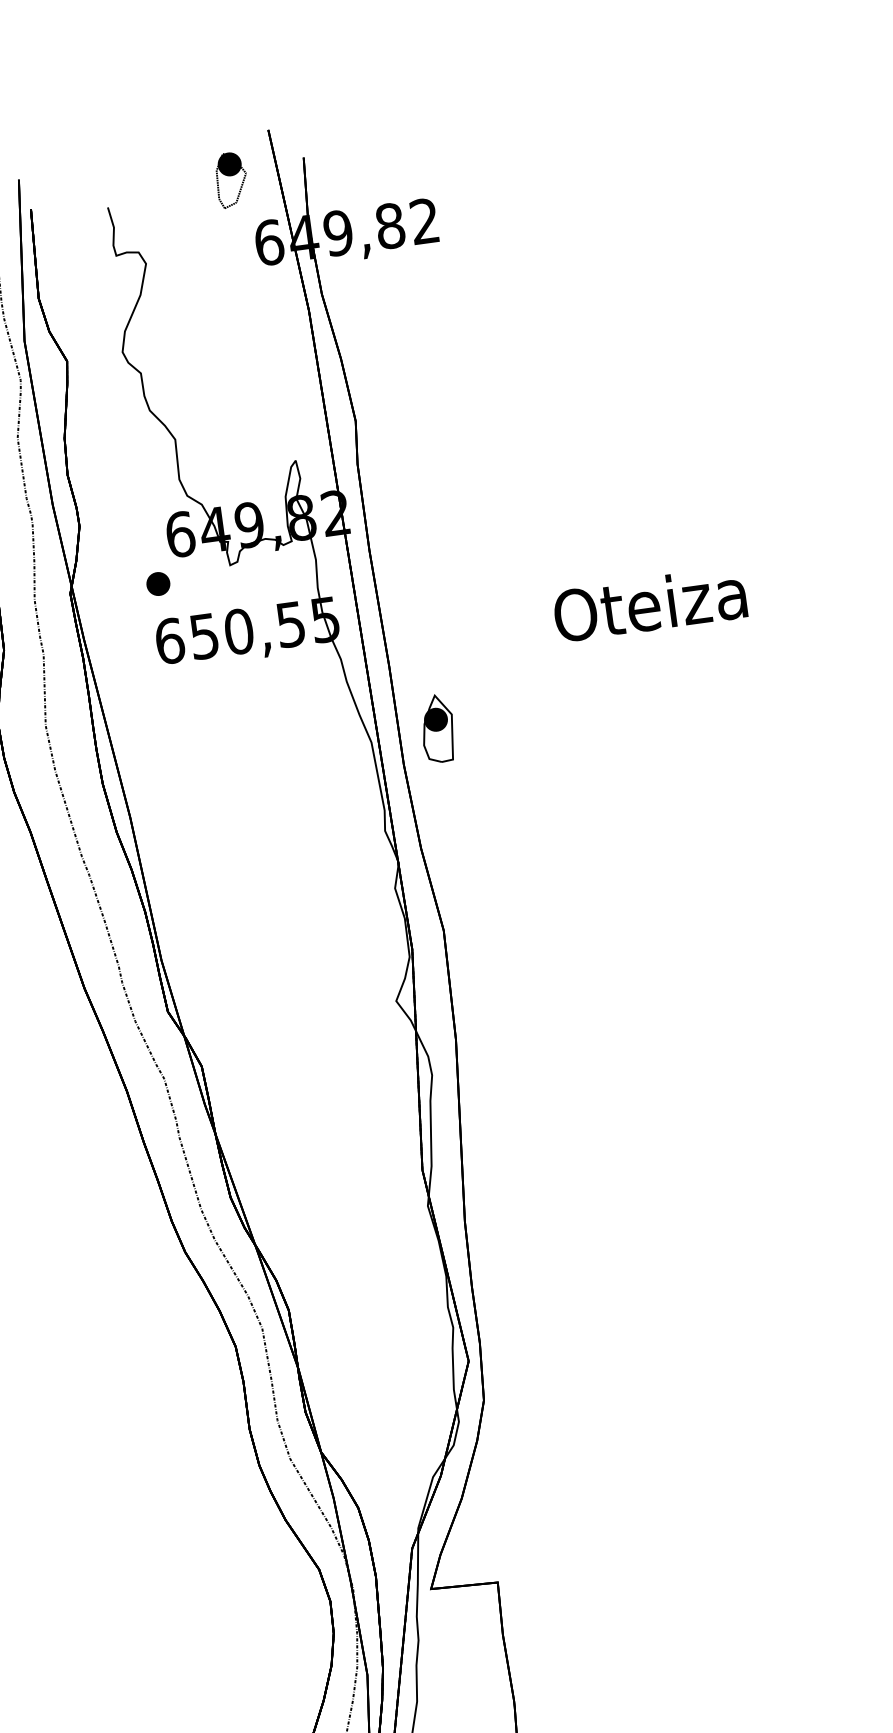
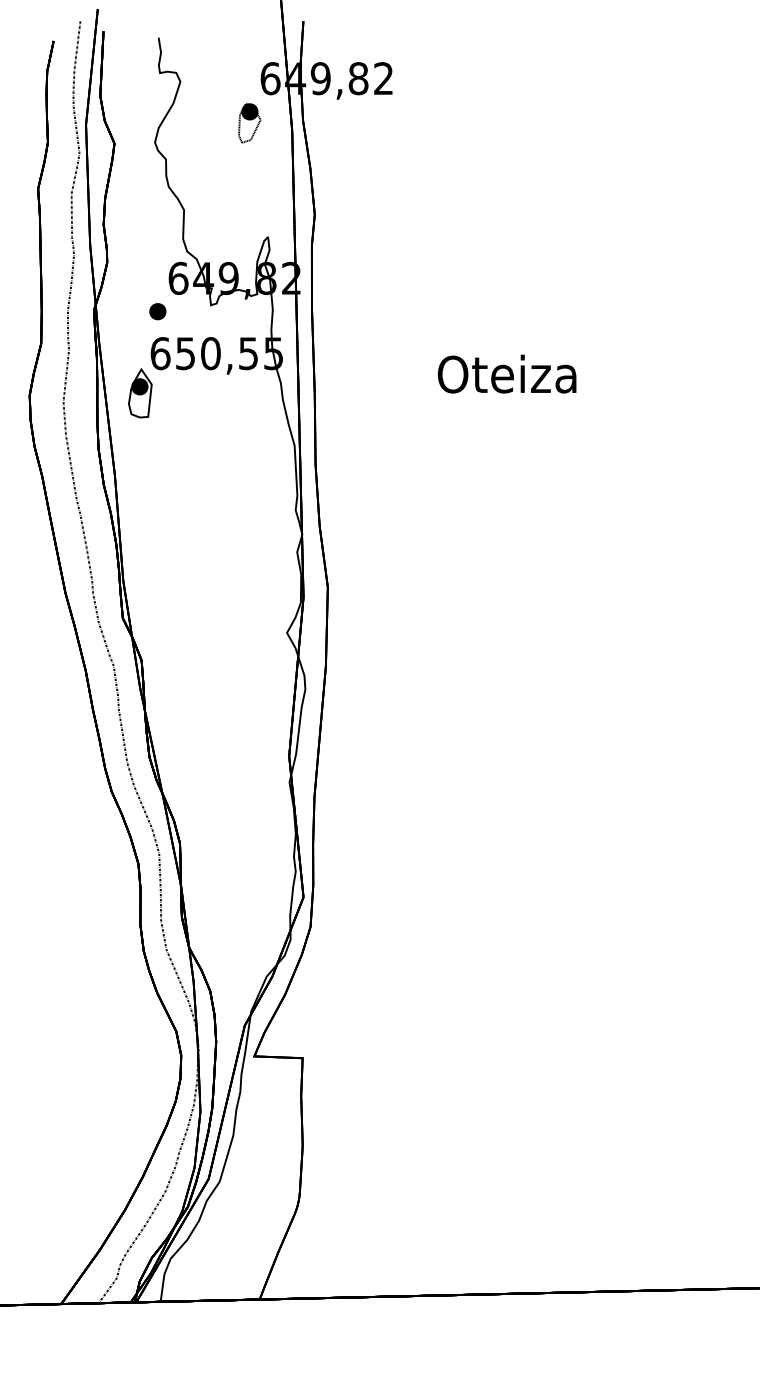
part: (231, 180) -> (249, 123), moved
part: (438, 728) -> (140, 393), moved

